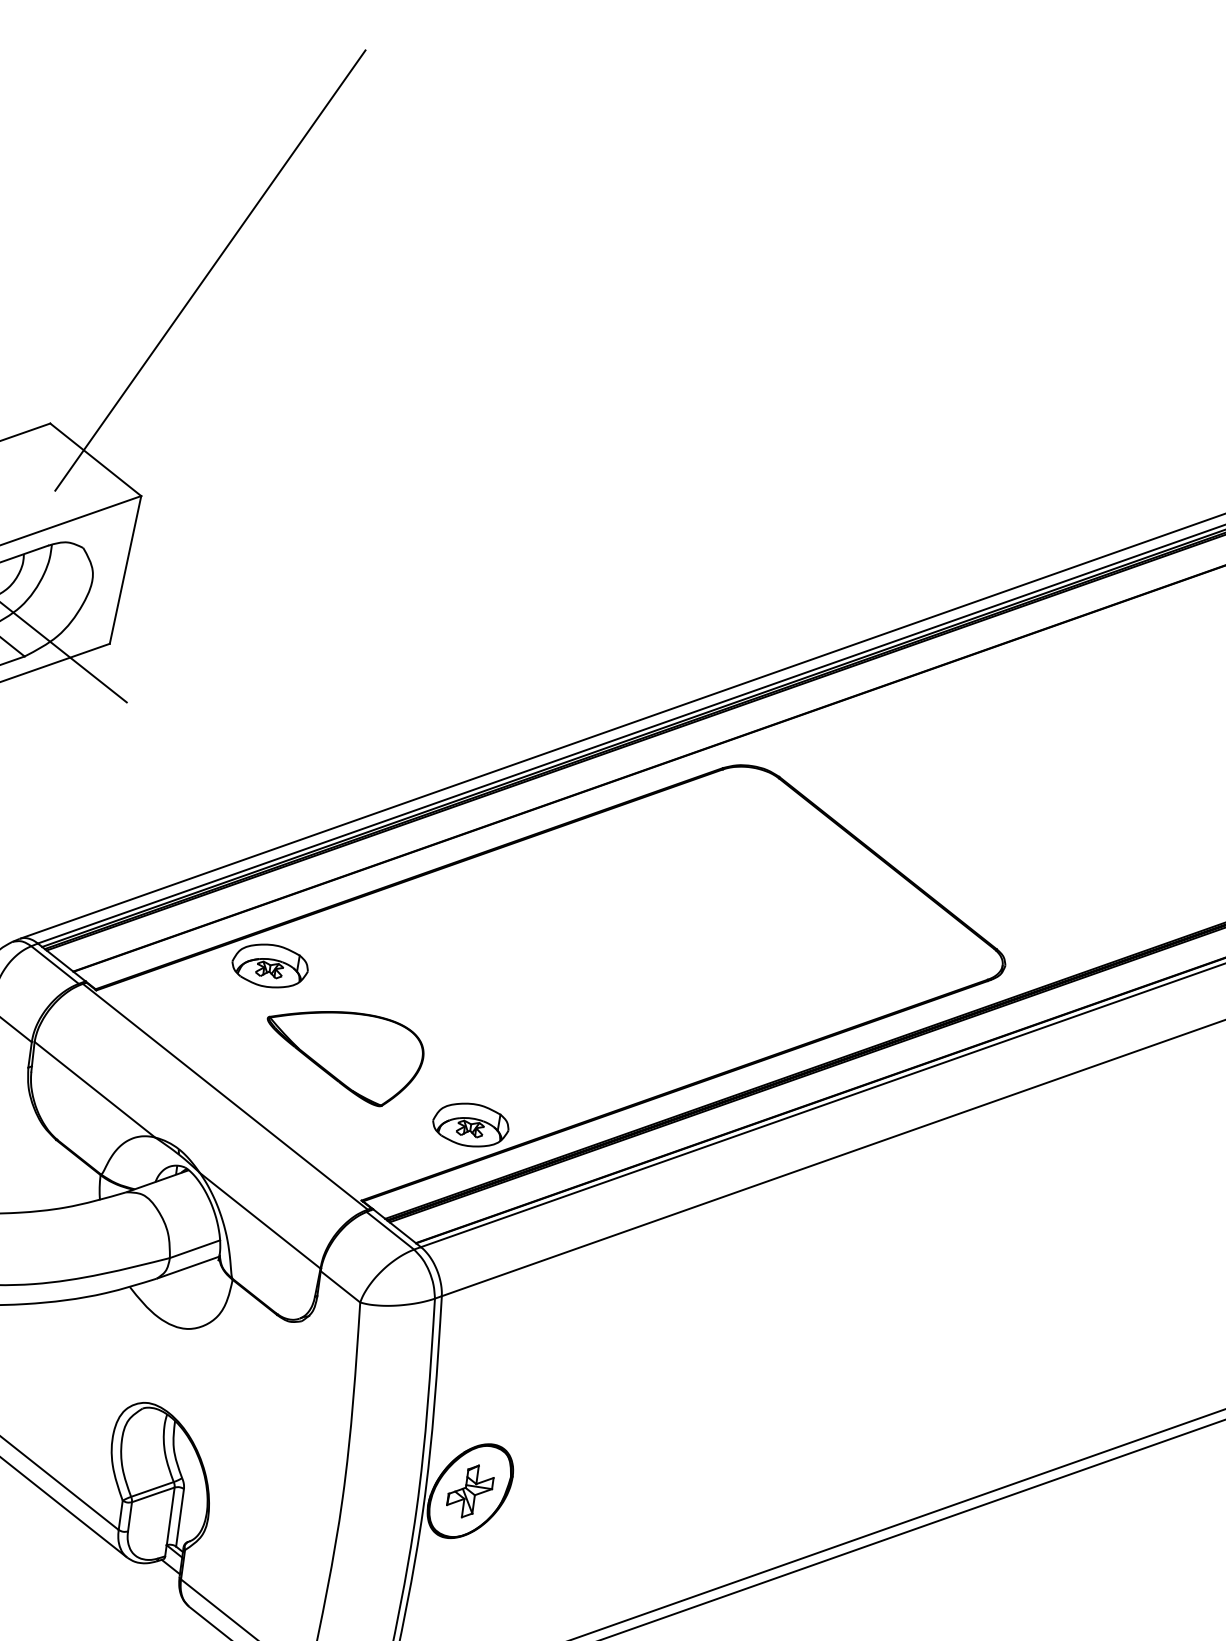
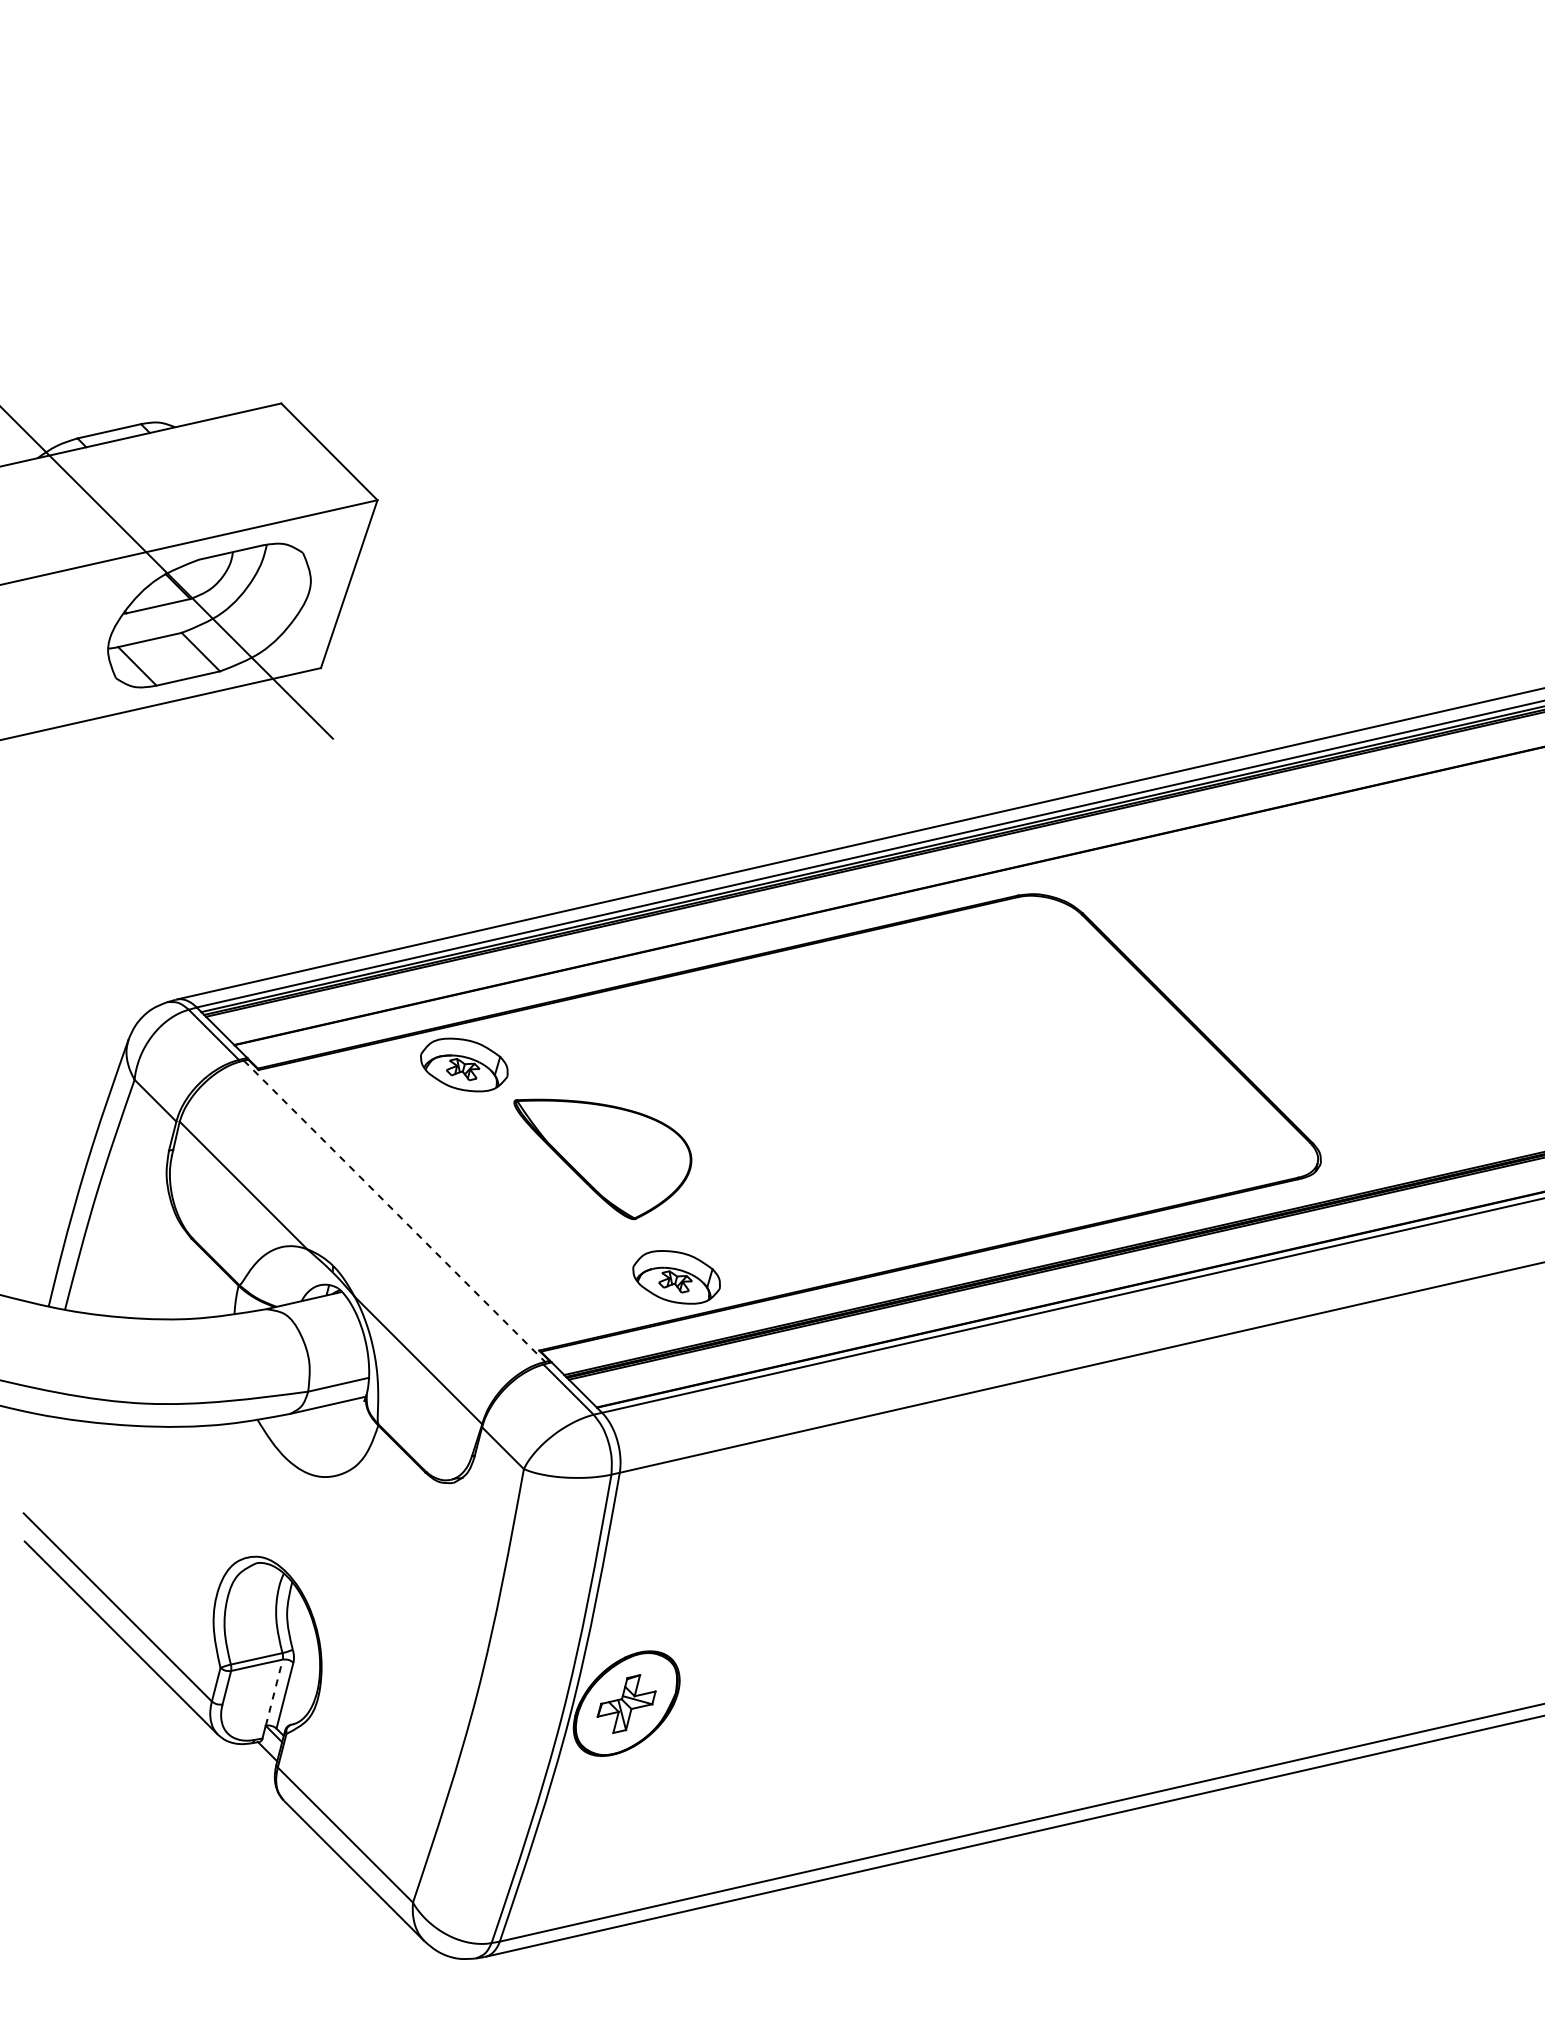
line: (210, 270) -> (488, 246), removed
part: (348, 1058) -> (602, 1159), moved
line: (225, 1096) -> (394, 1211), solid -> dashed
line: (170, 1516) -> (274, 1692), solid -> dashed

